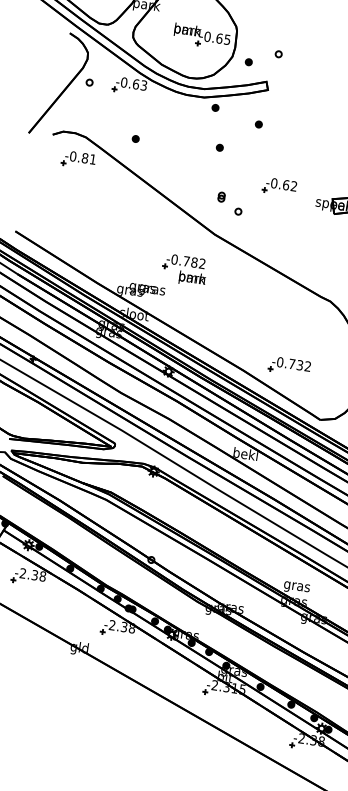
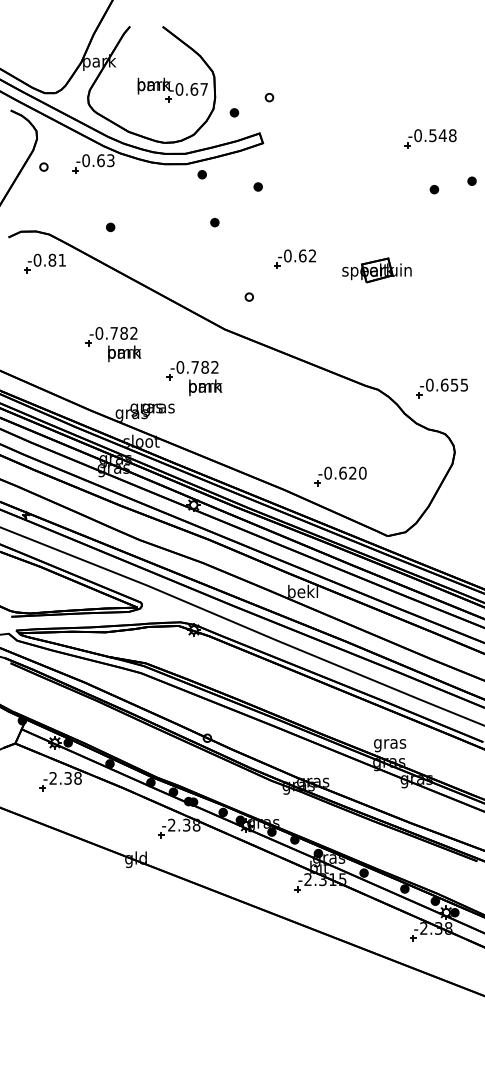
text: (226, 39) -> (203, 89), -0.65 -> -0.67
part: (221, 197) -> (225, 282), removed
part: (123, 233) -> (113, 344), added
text: (299, 364) -> (352, 472), -0.732 -> -0.620

